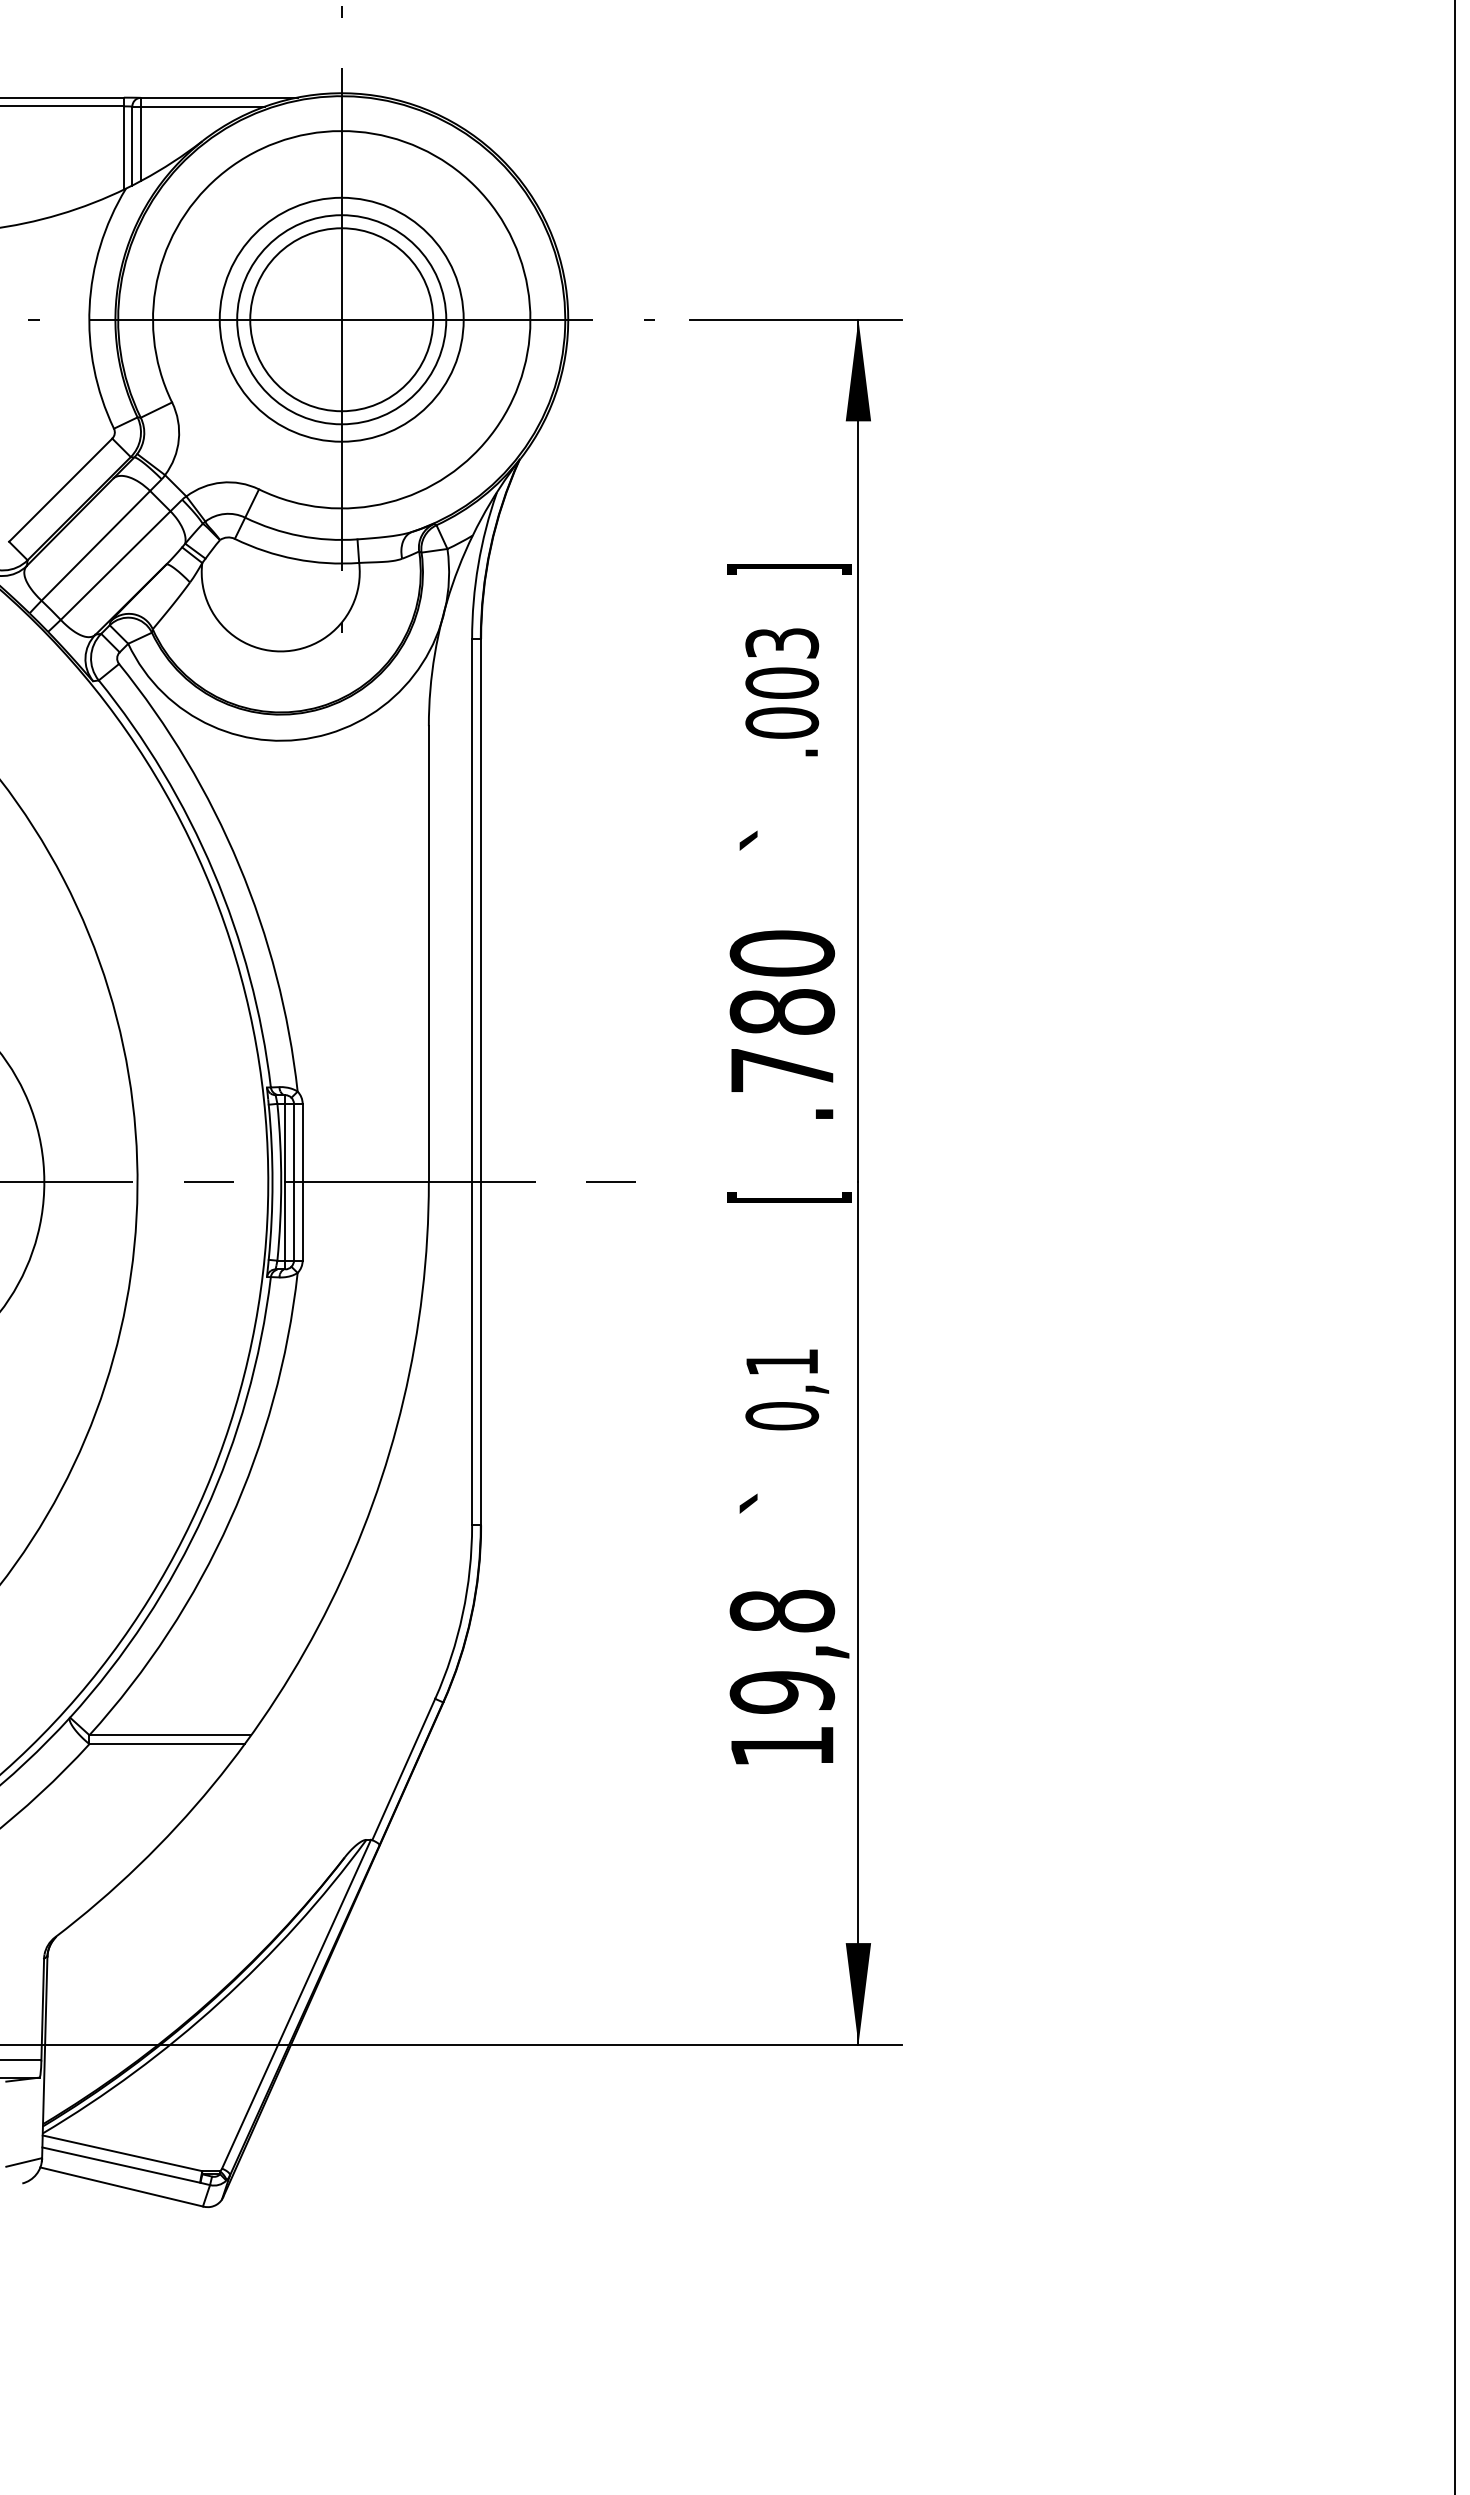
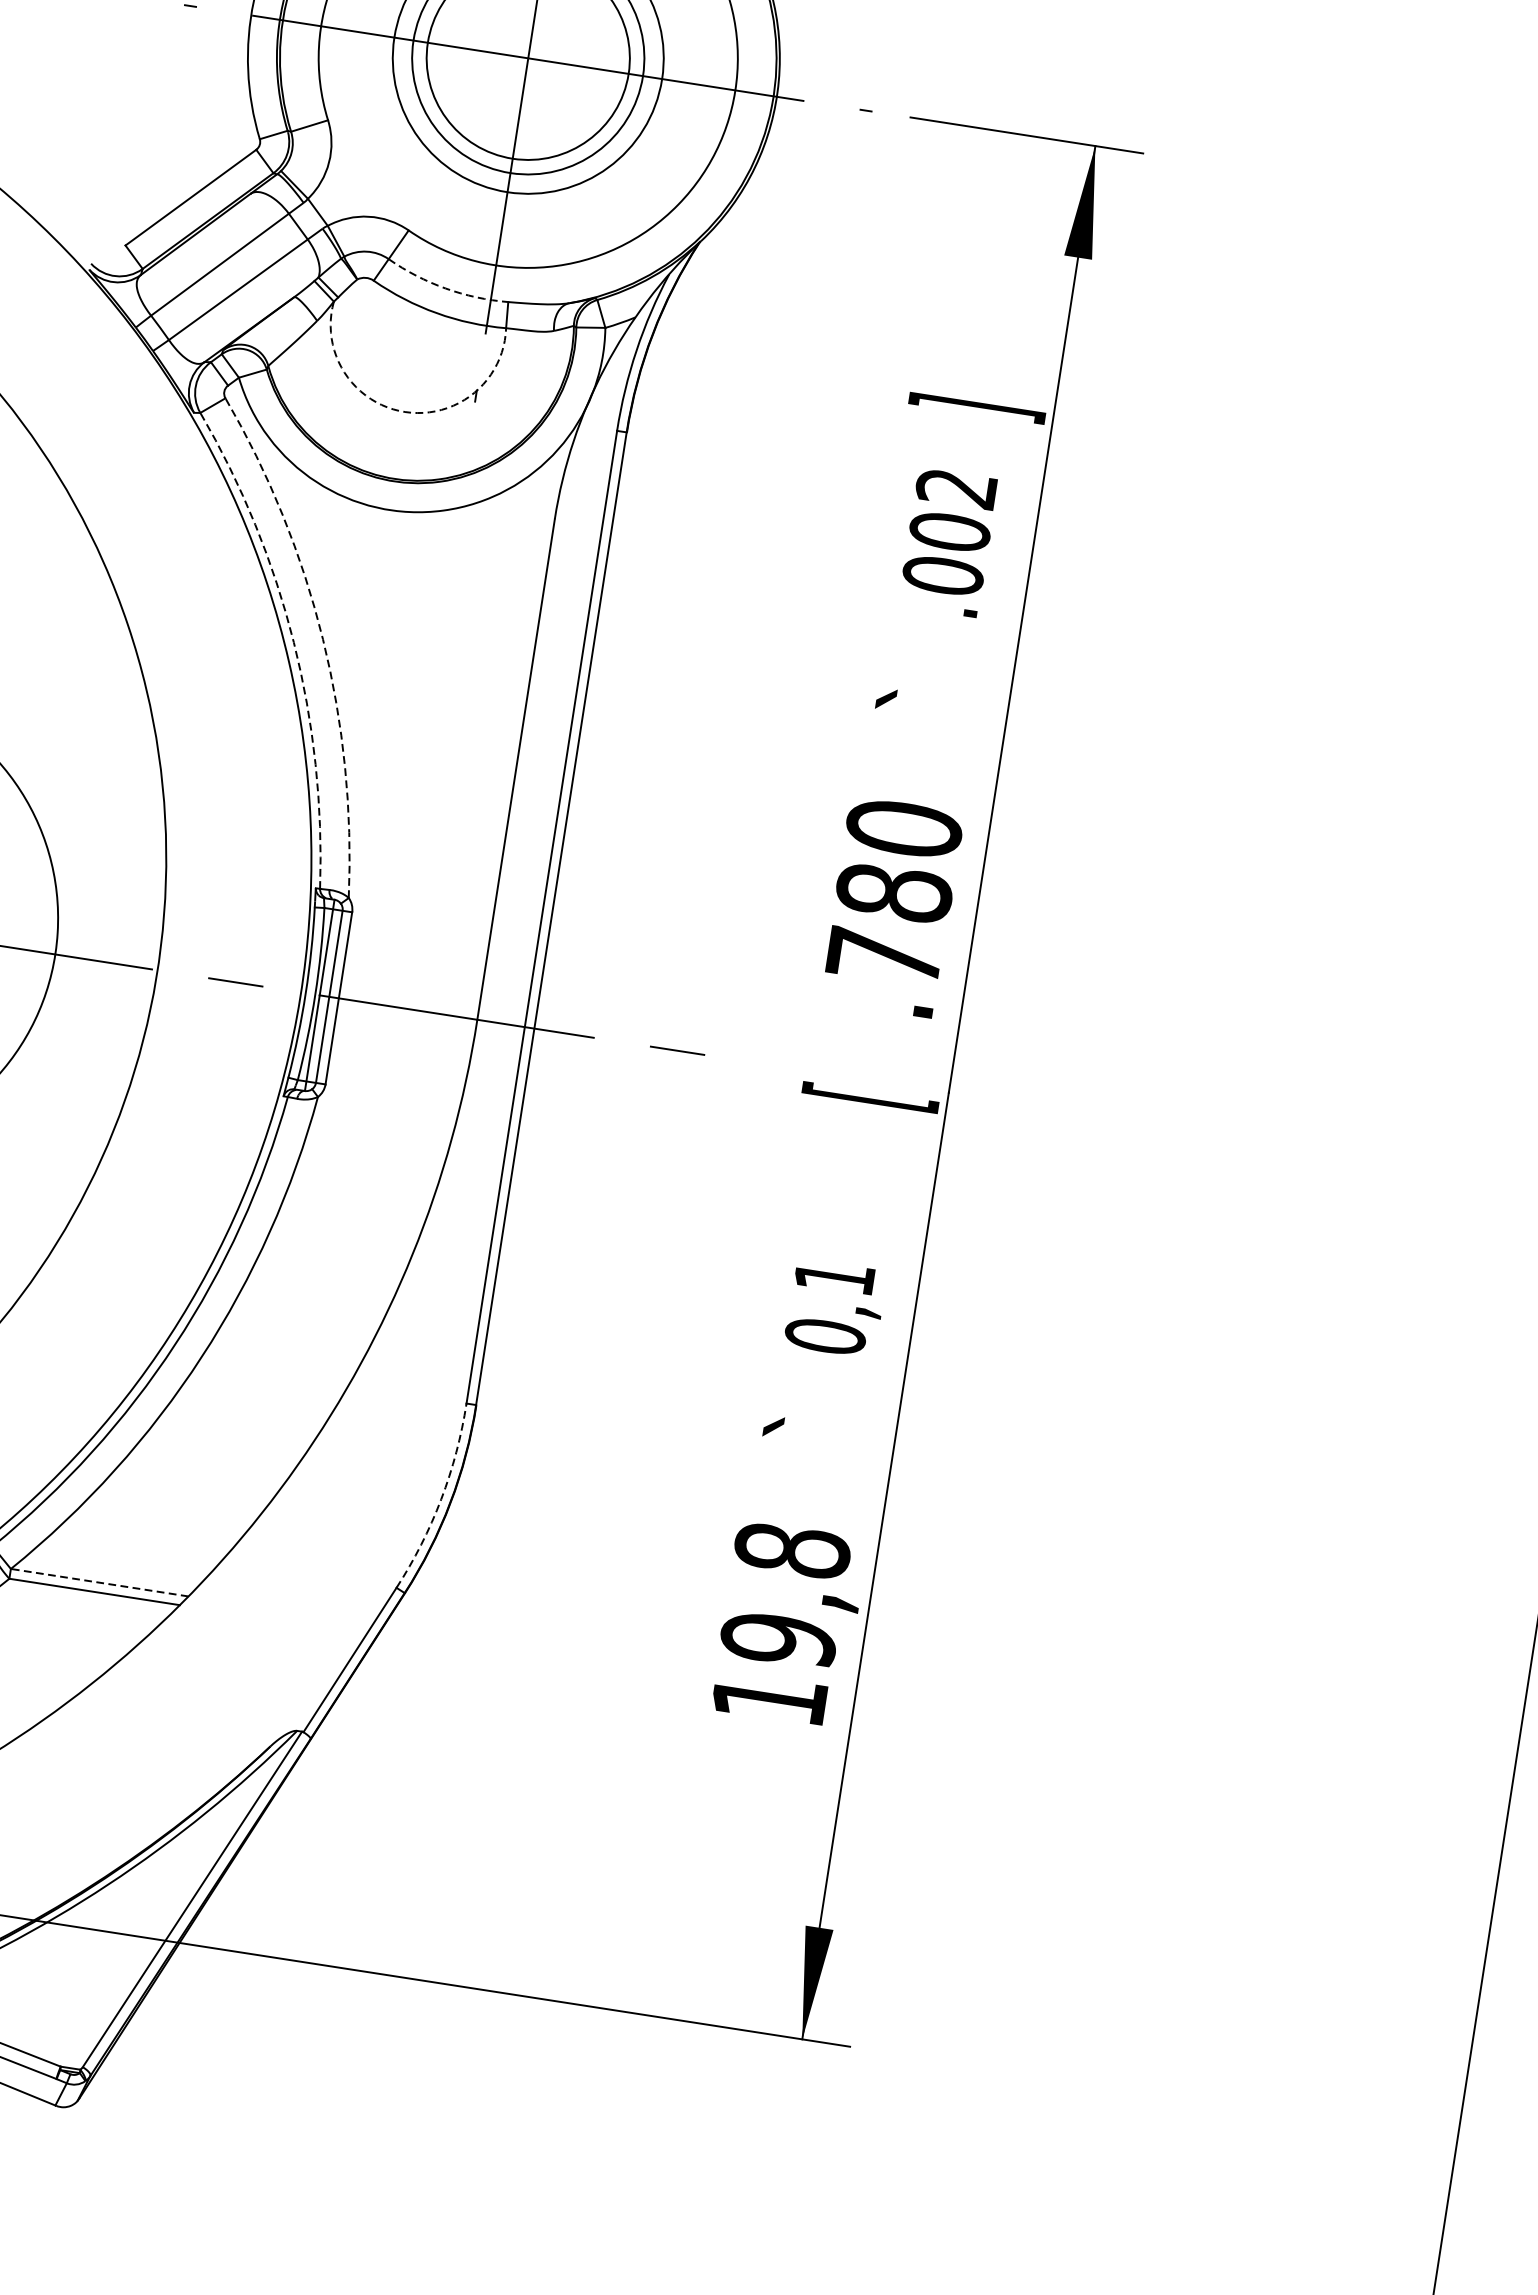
arc: (299, 535) -> (445, 287), solid -> dashed
text: (782, 643) -> (957, 488), .003 -> .002
arc: (280, 651) -> (404, 412), solid -> dashed
arc: (239, 865) -> (323, 639), solid -> dashed
arc: (213, 871) -> (293, 642), solid -> dashed
arc: (462, 1614) -> (440, 1499), solid -> dashed
line: (170, 1735) -> (99, 1583), solid -> dashed

